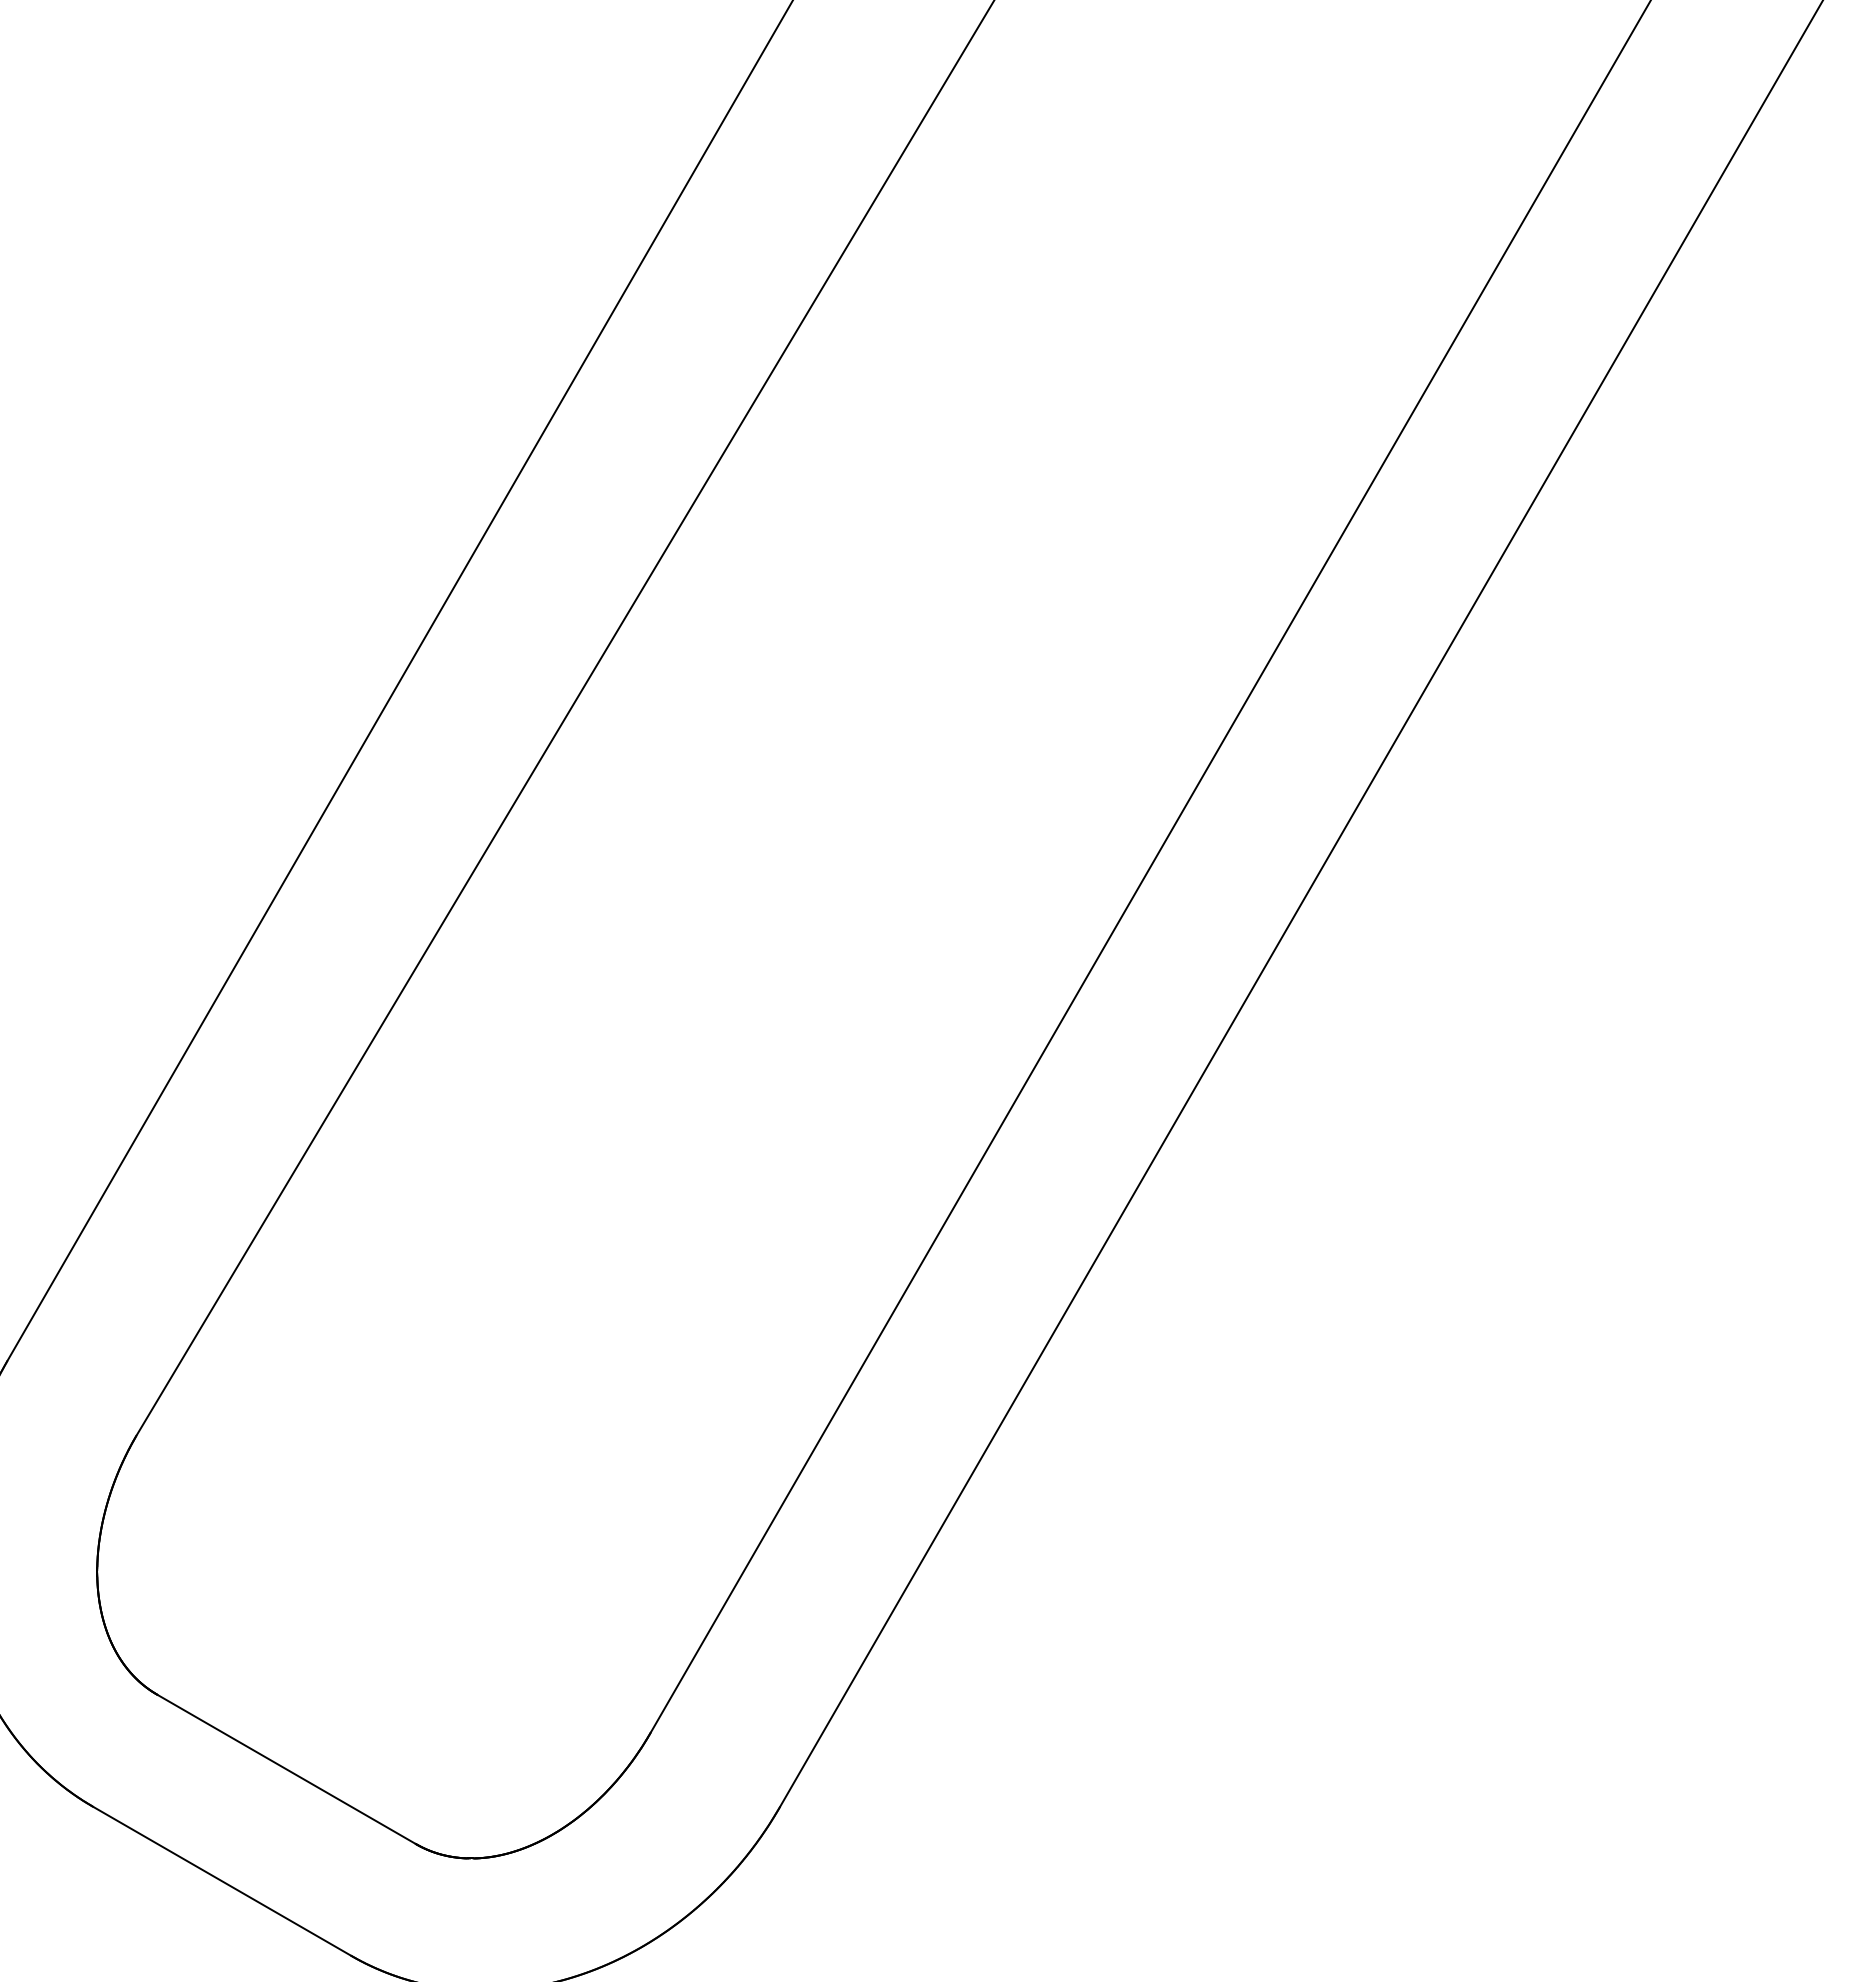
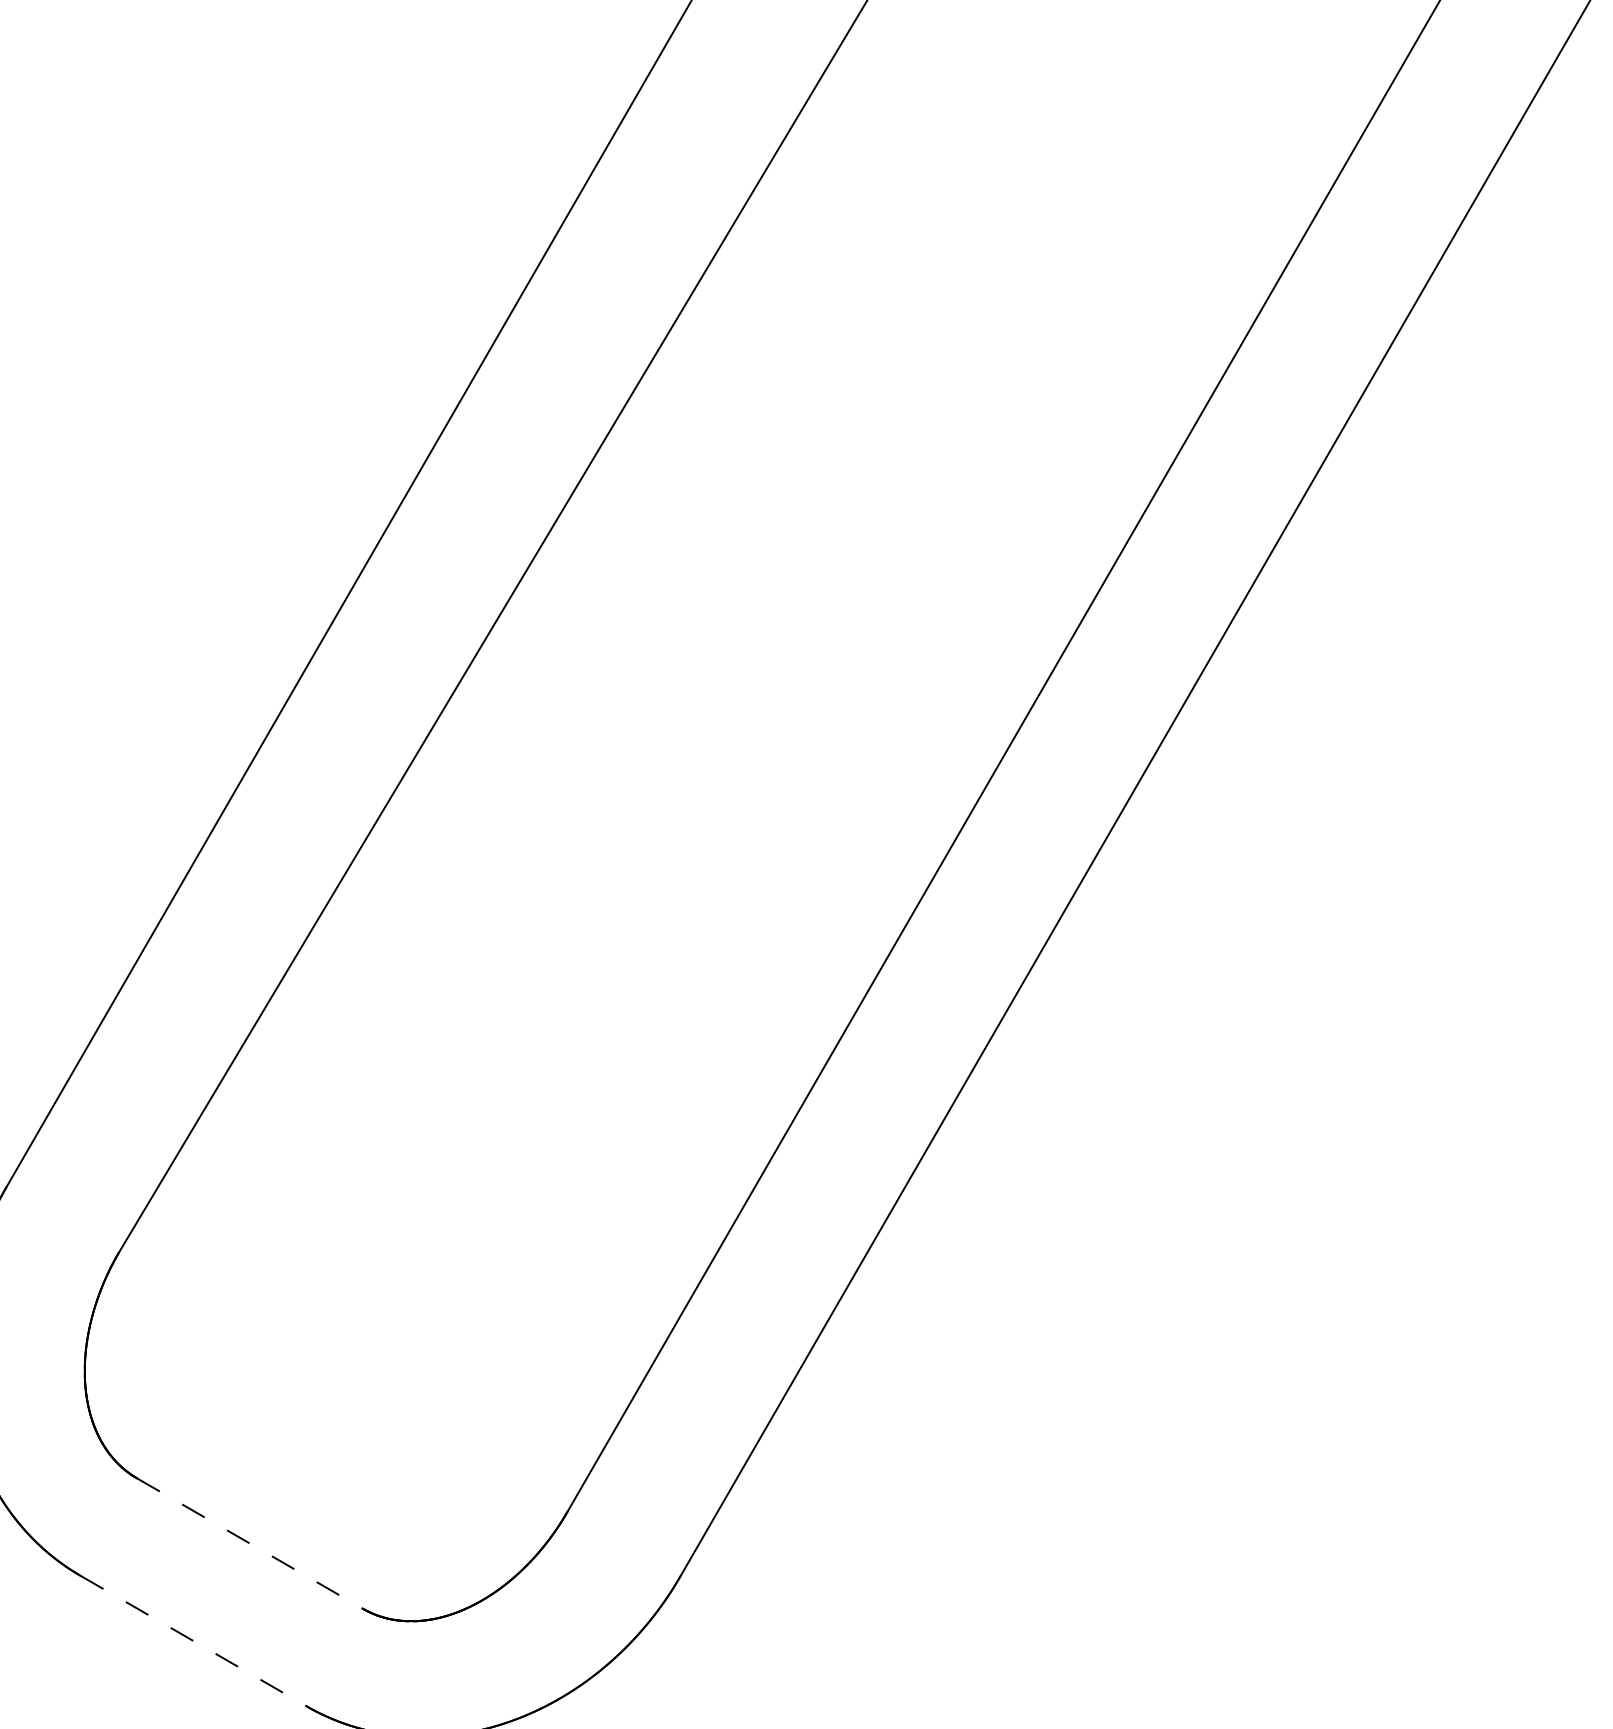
line: (287, 1769) -> (250, 1543), solid -> dashed
line: (222, 1881) -> (194, 1641), solid -> dashed

